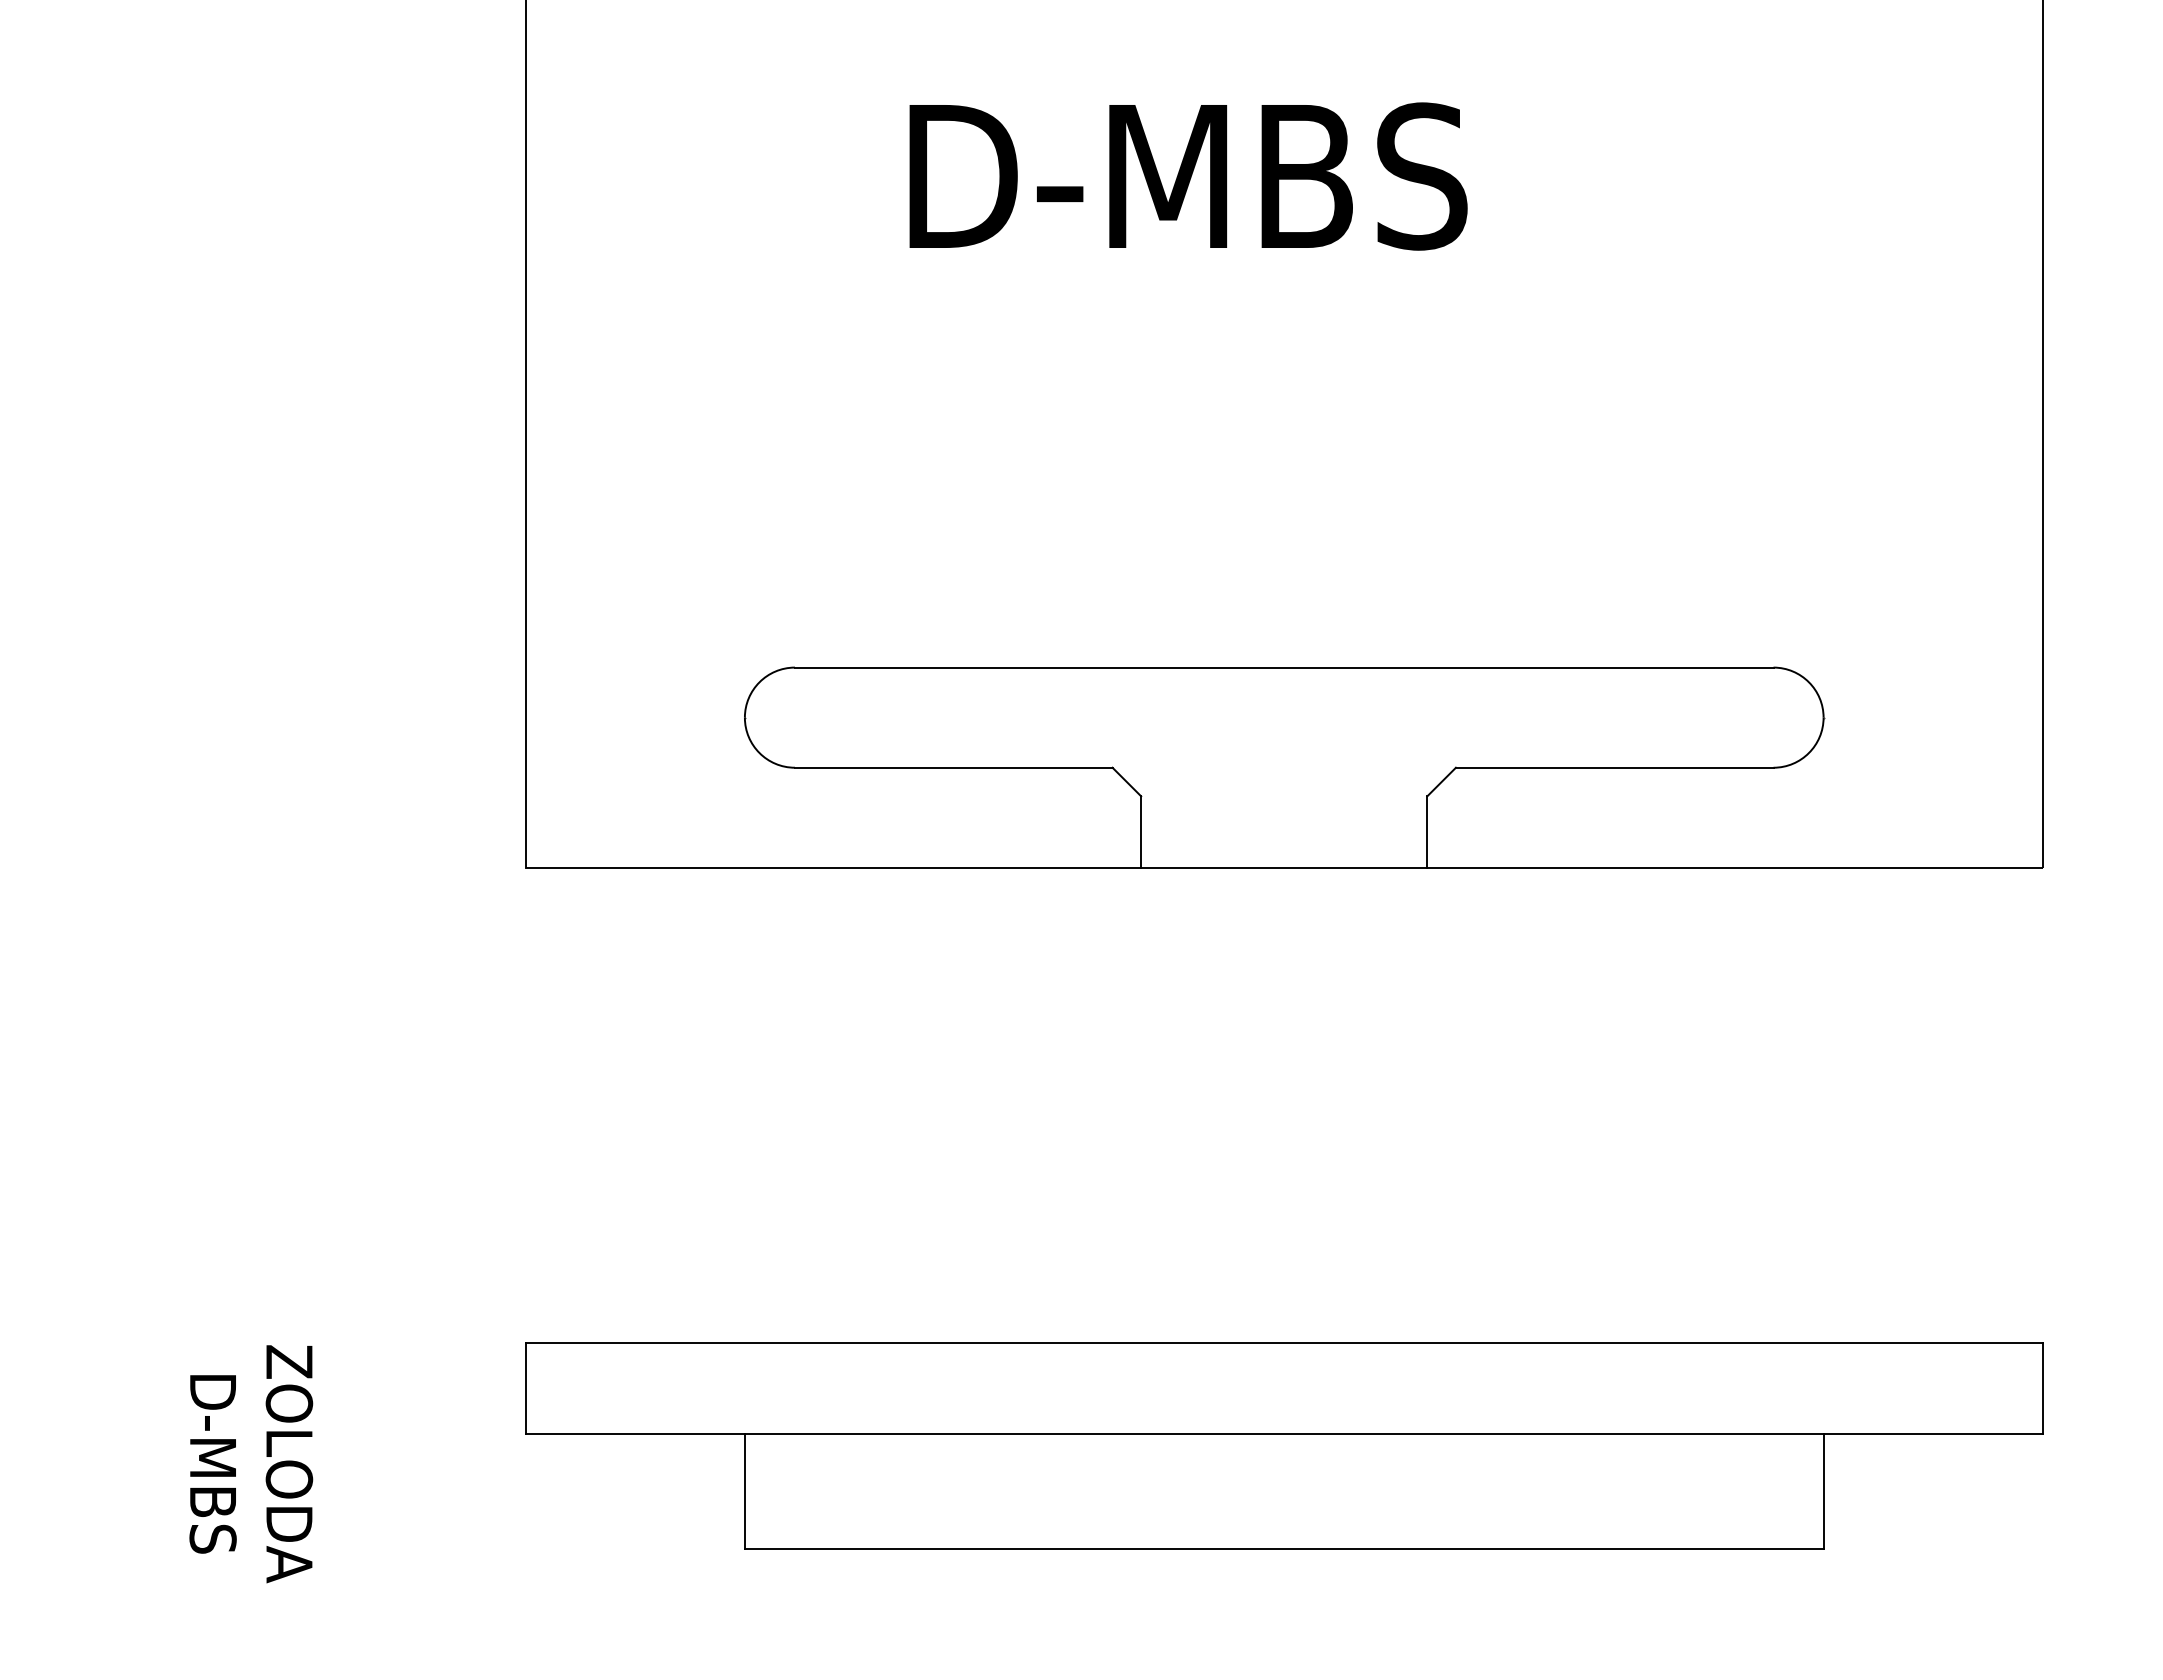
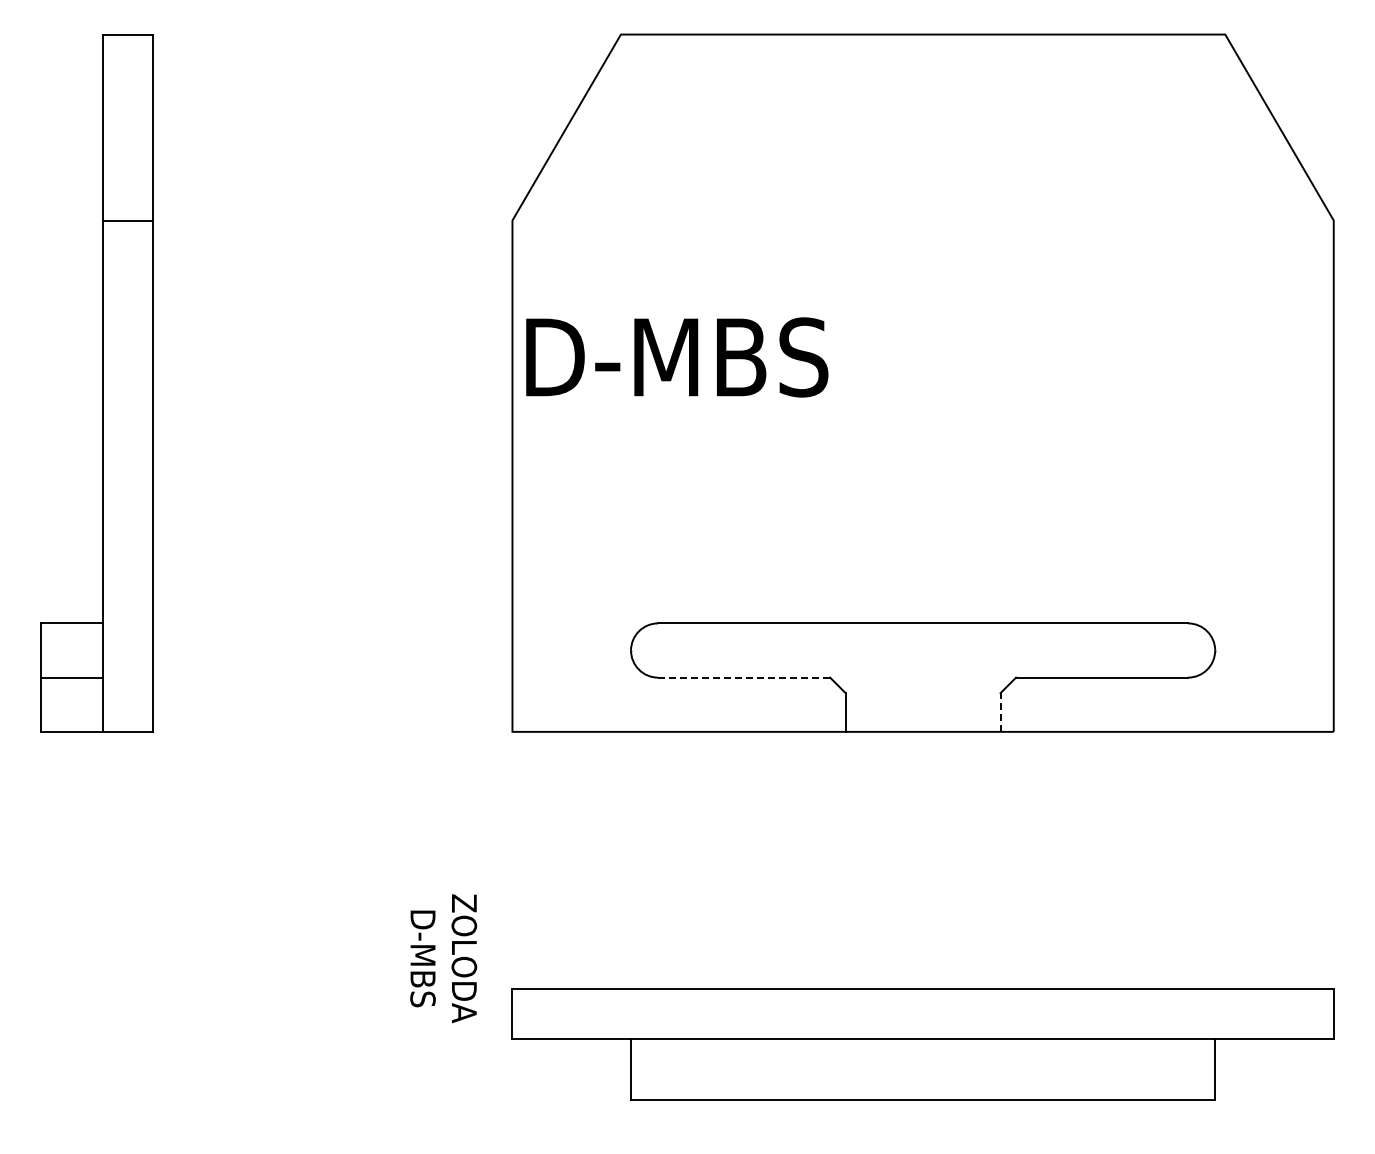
text: (1188, 176) -> (677, 357), moved
line: (954, 767) -> (744, 677), solid -> dashed
line: (1427, 832) -> (1000, 712), solid -> dashed
text: (250, 1463) -> (443, 958), moved

